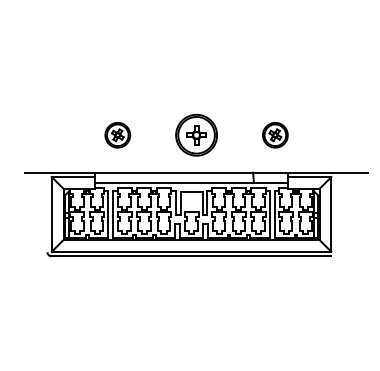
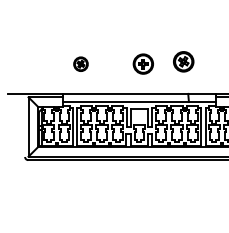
part: (196, 134) -> (143, 63), size x0.6
part: (117, 135) -> (80, 64), size x0.7
part: (275, 135) -> (183, 62), moved

